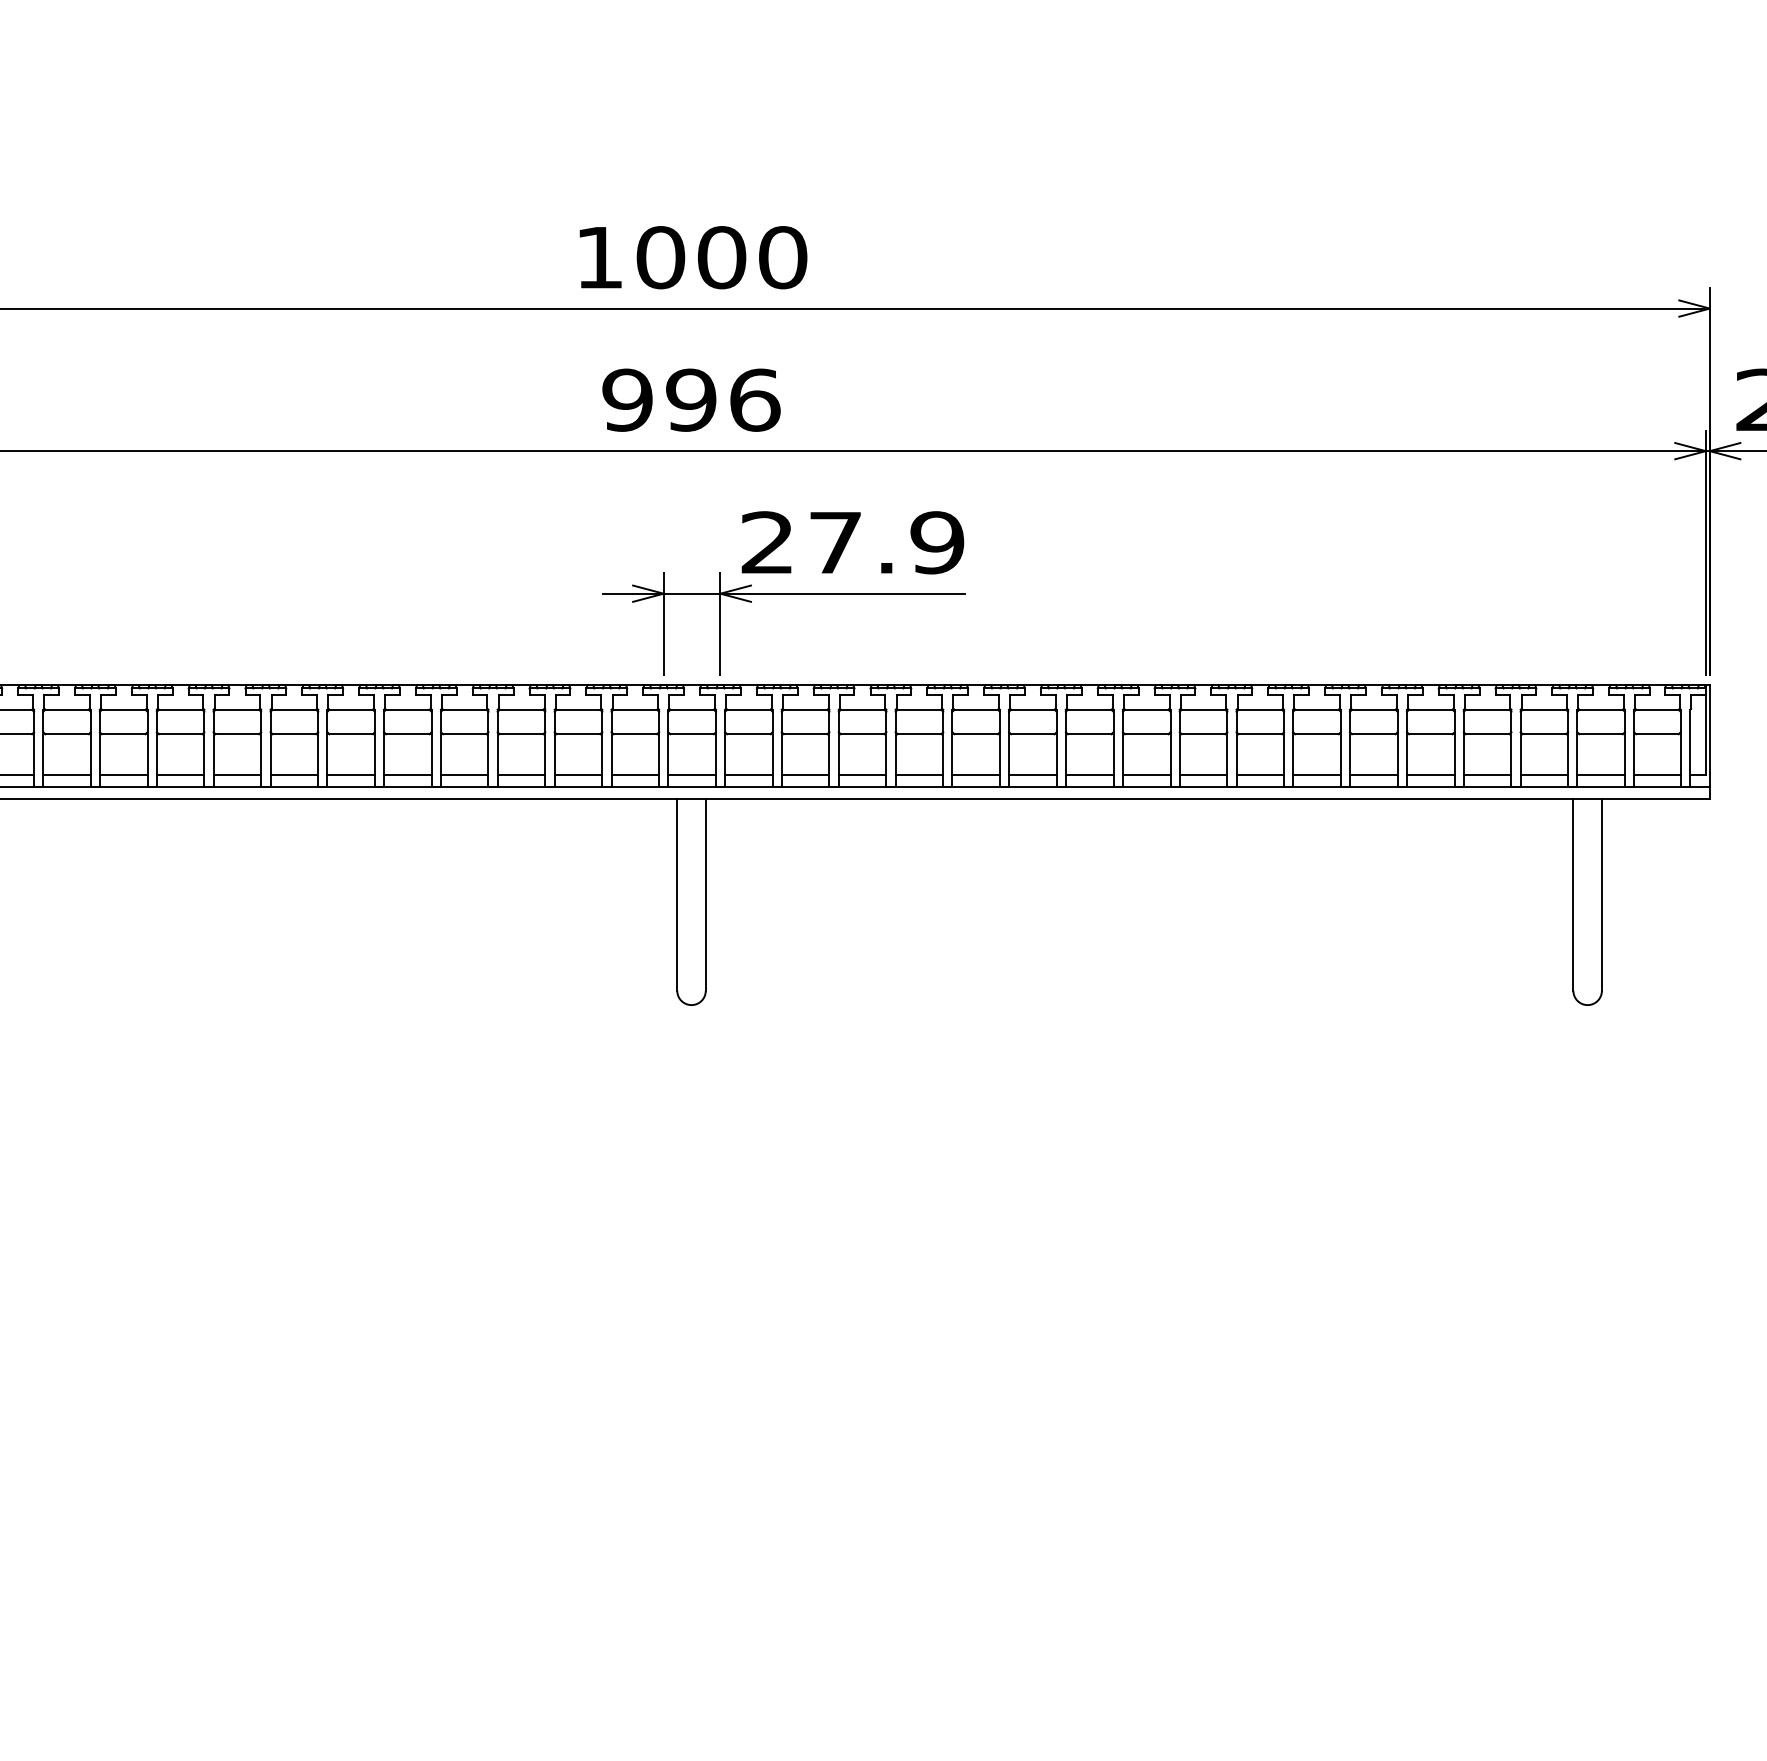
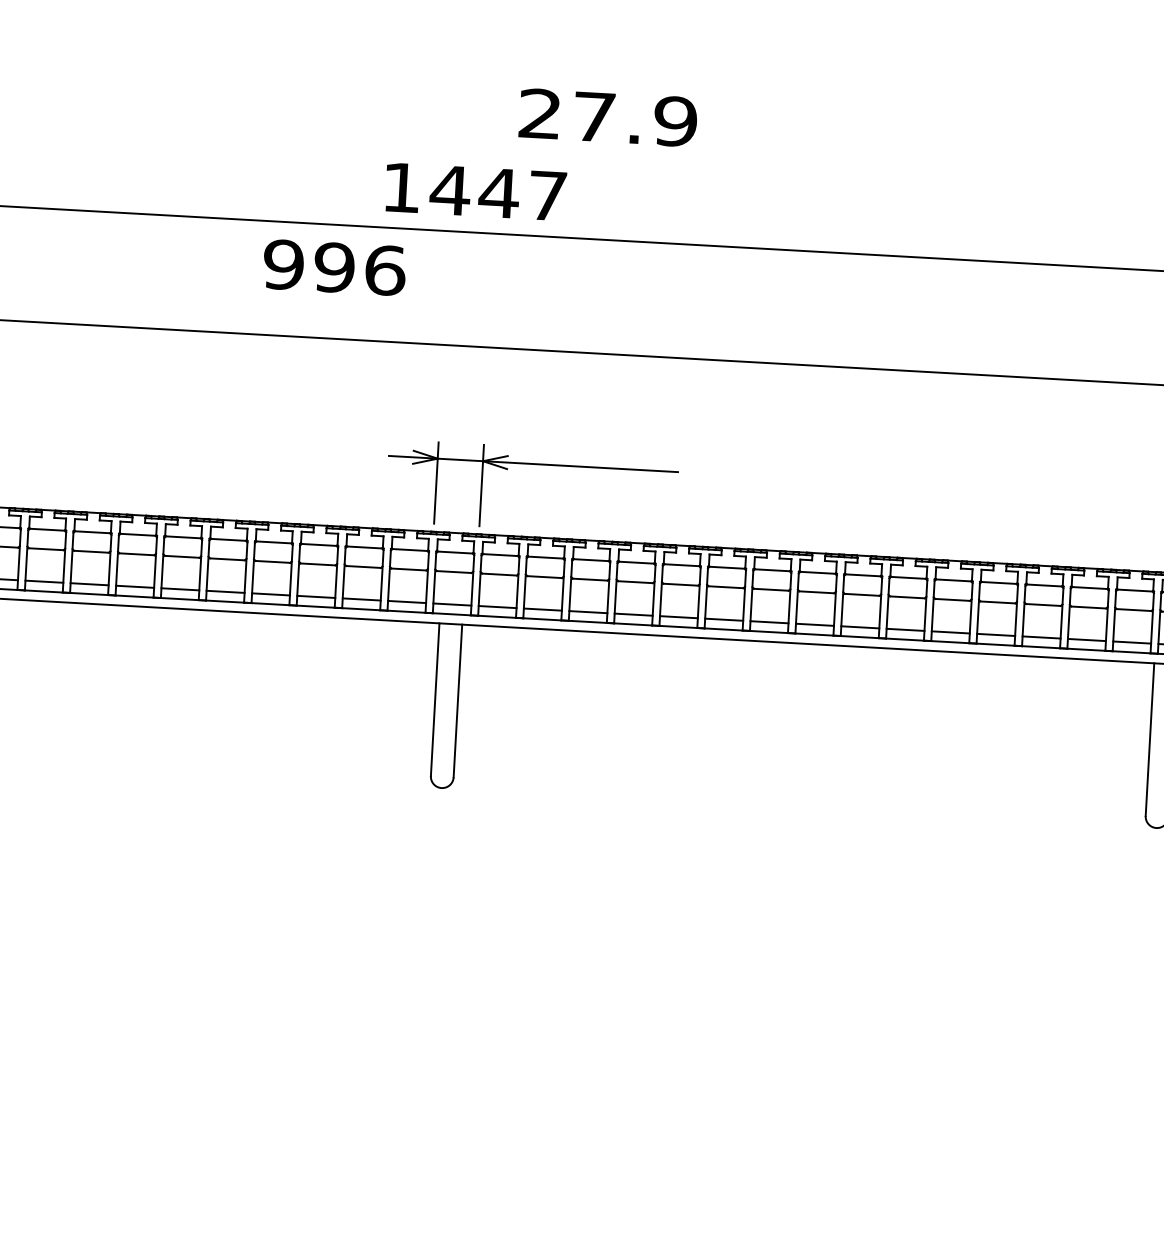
text: (721, 257) -> (498, 193), 1000 -> 1447
text: (691, 399) -> (334, 267), moved
text: (852, 542) -> (607, 117), moved

